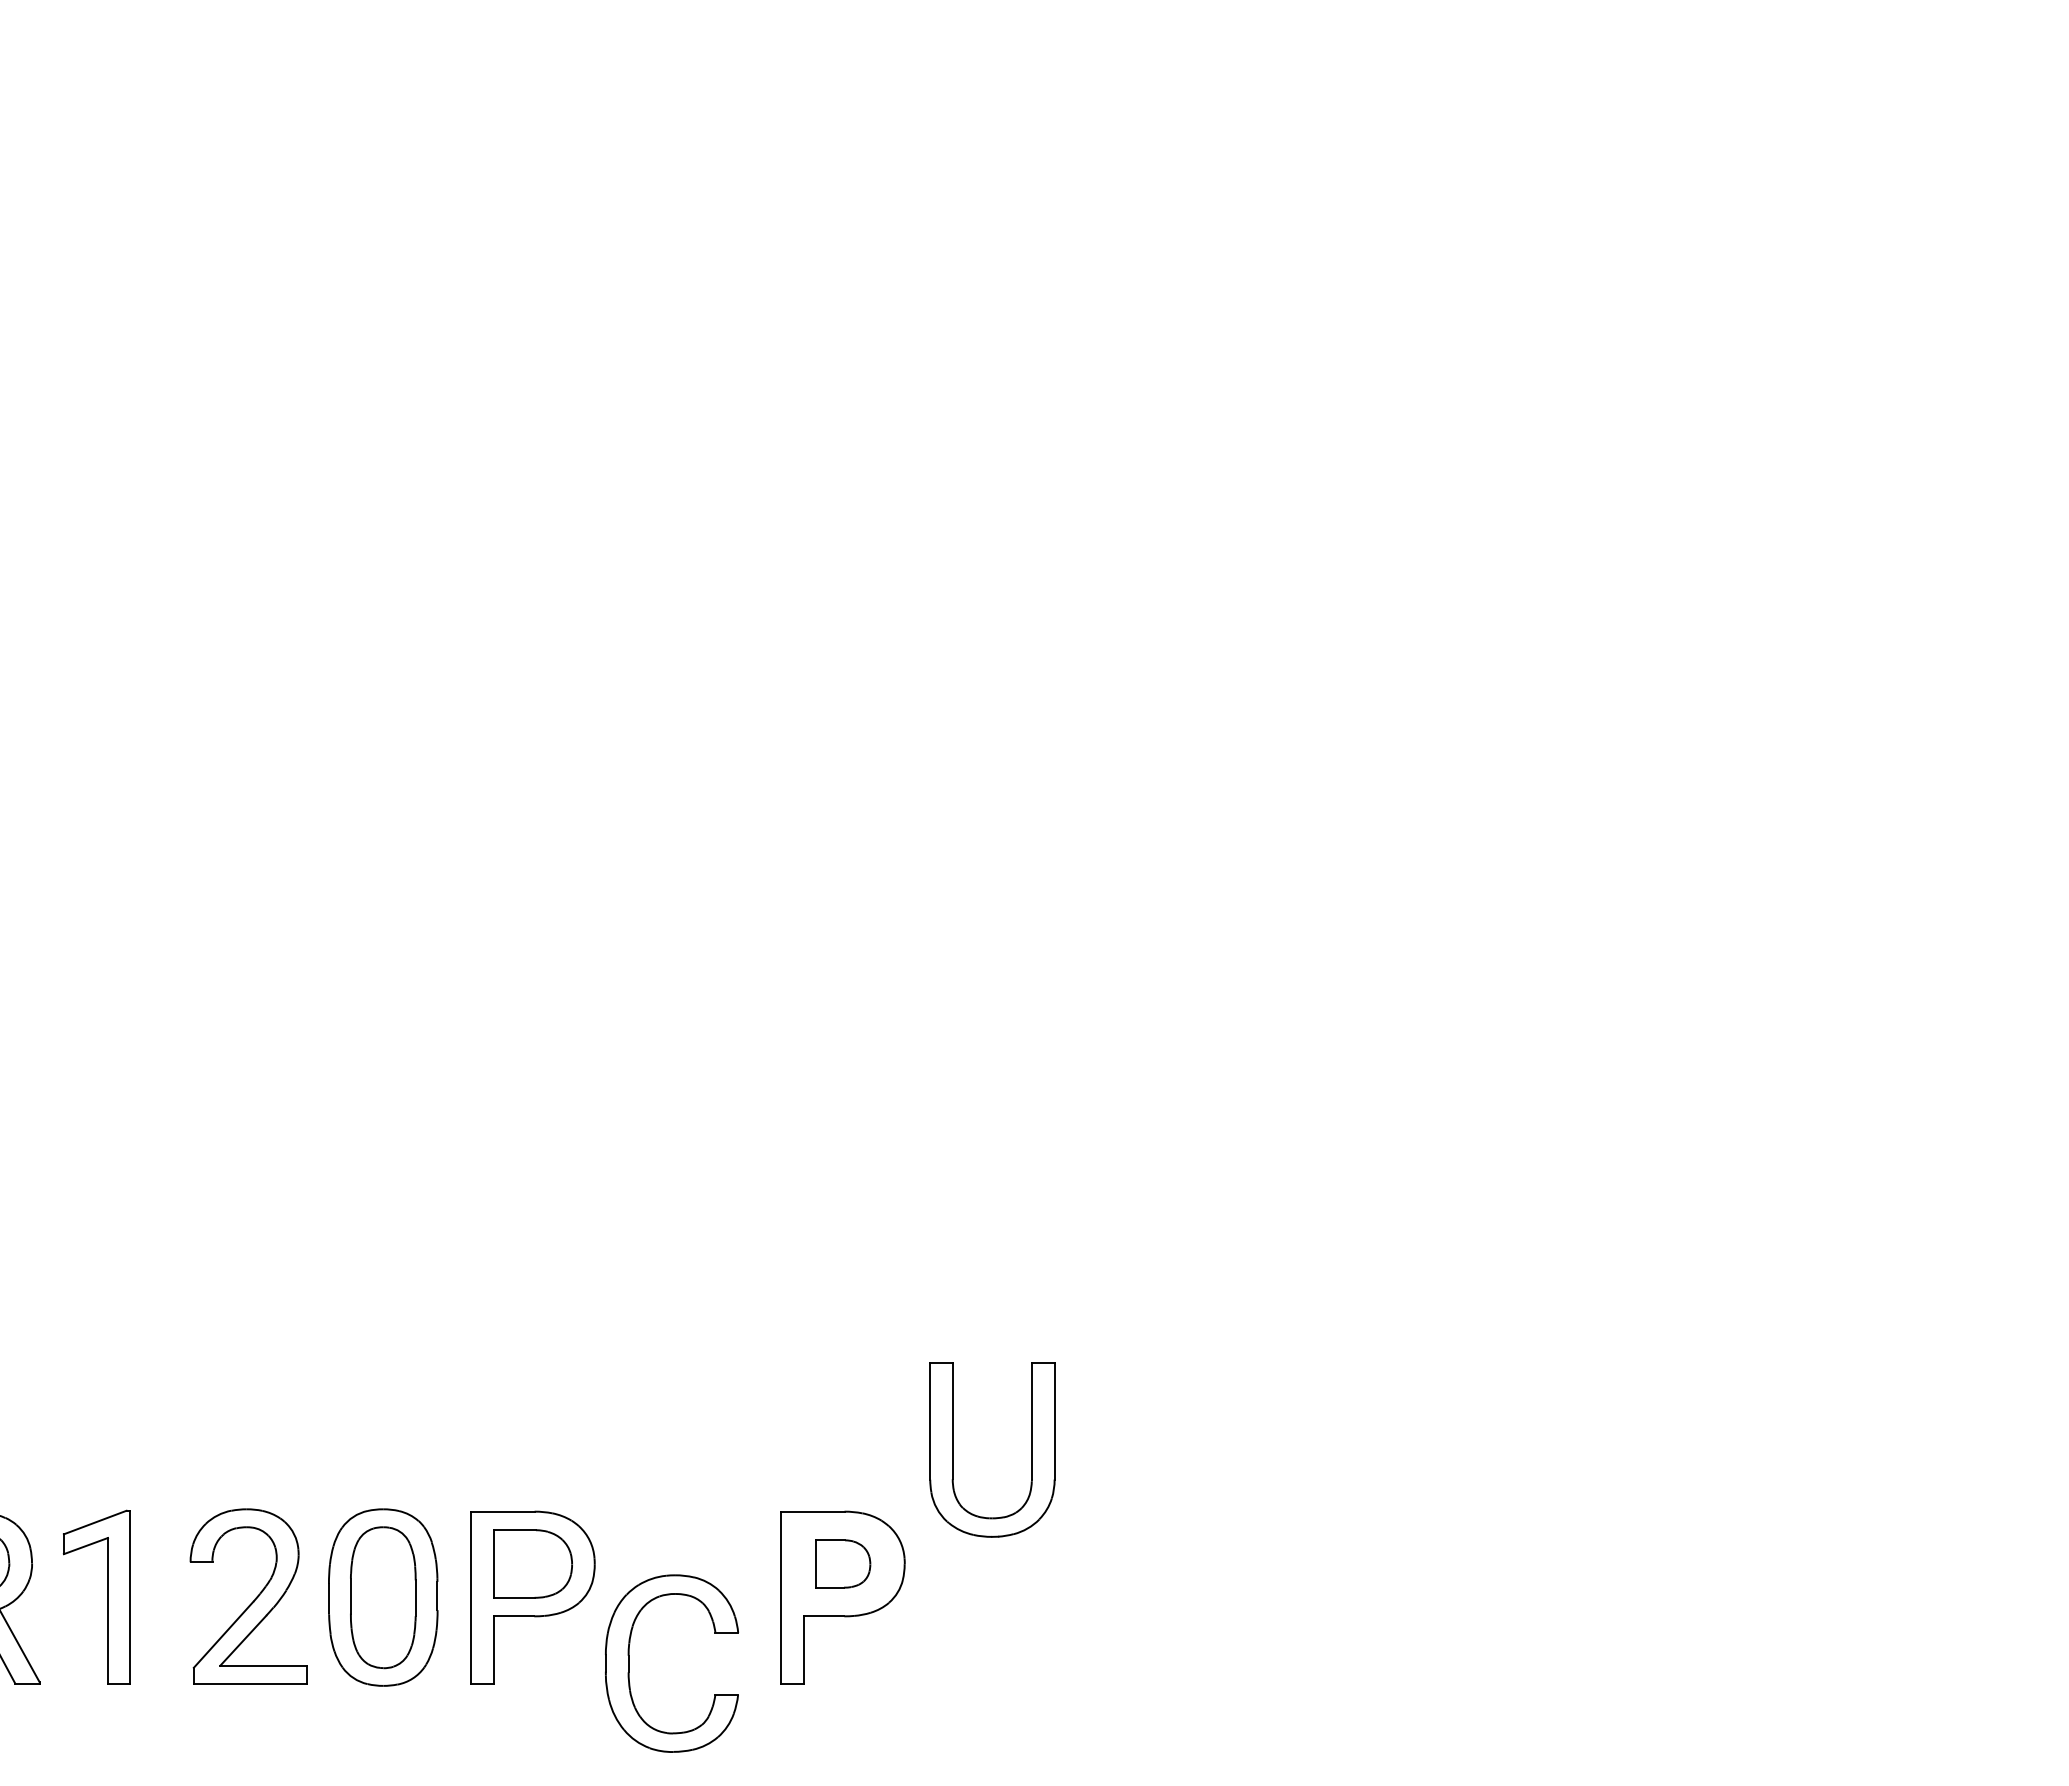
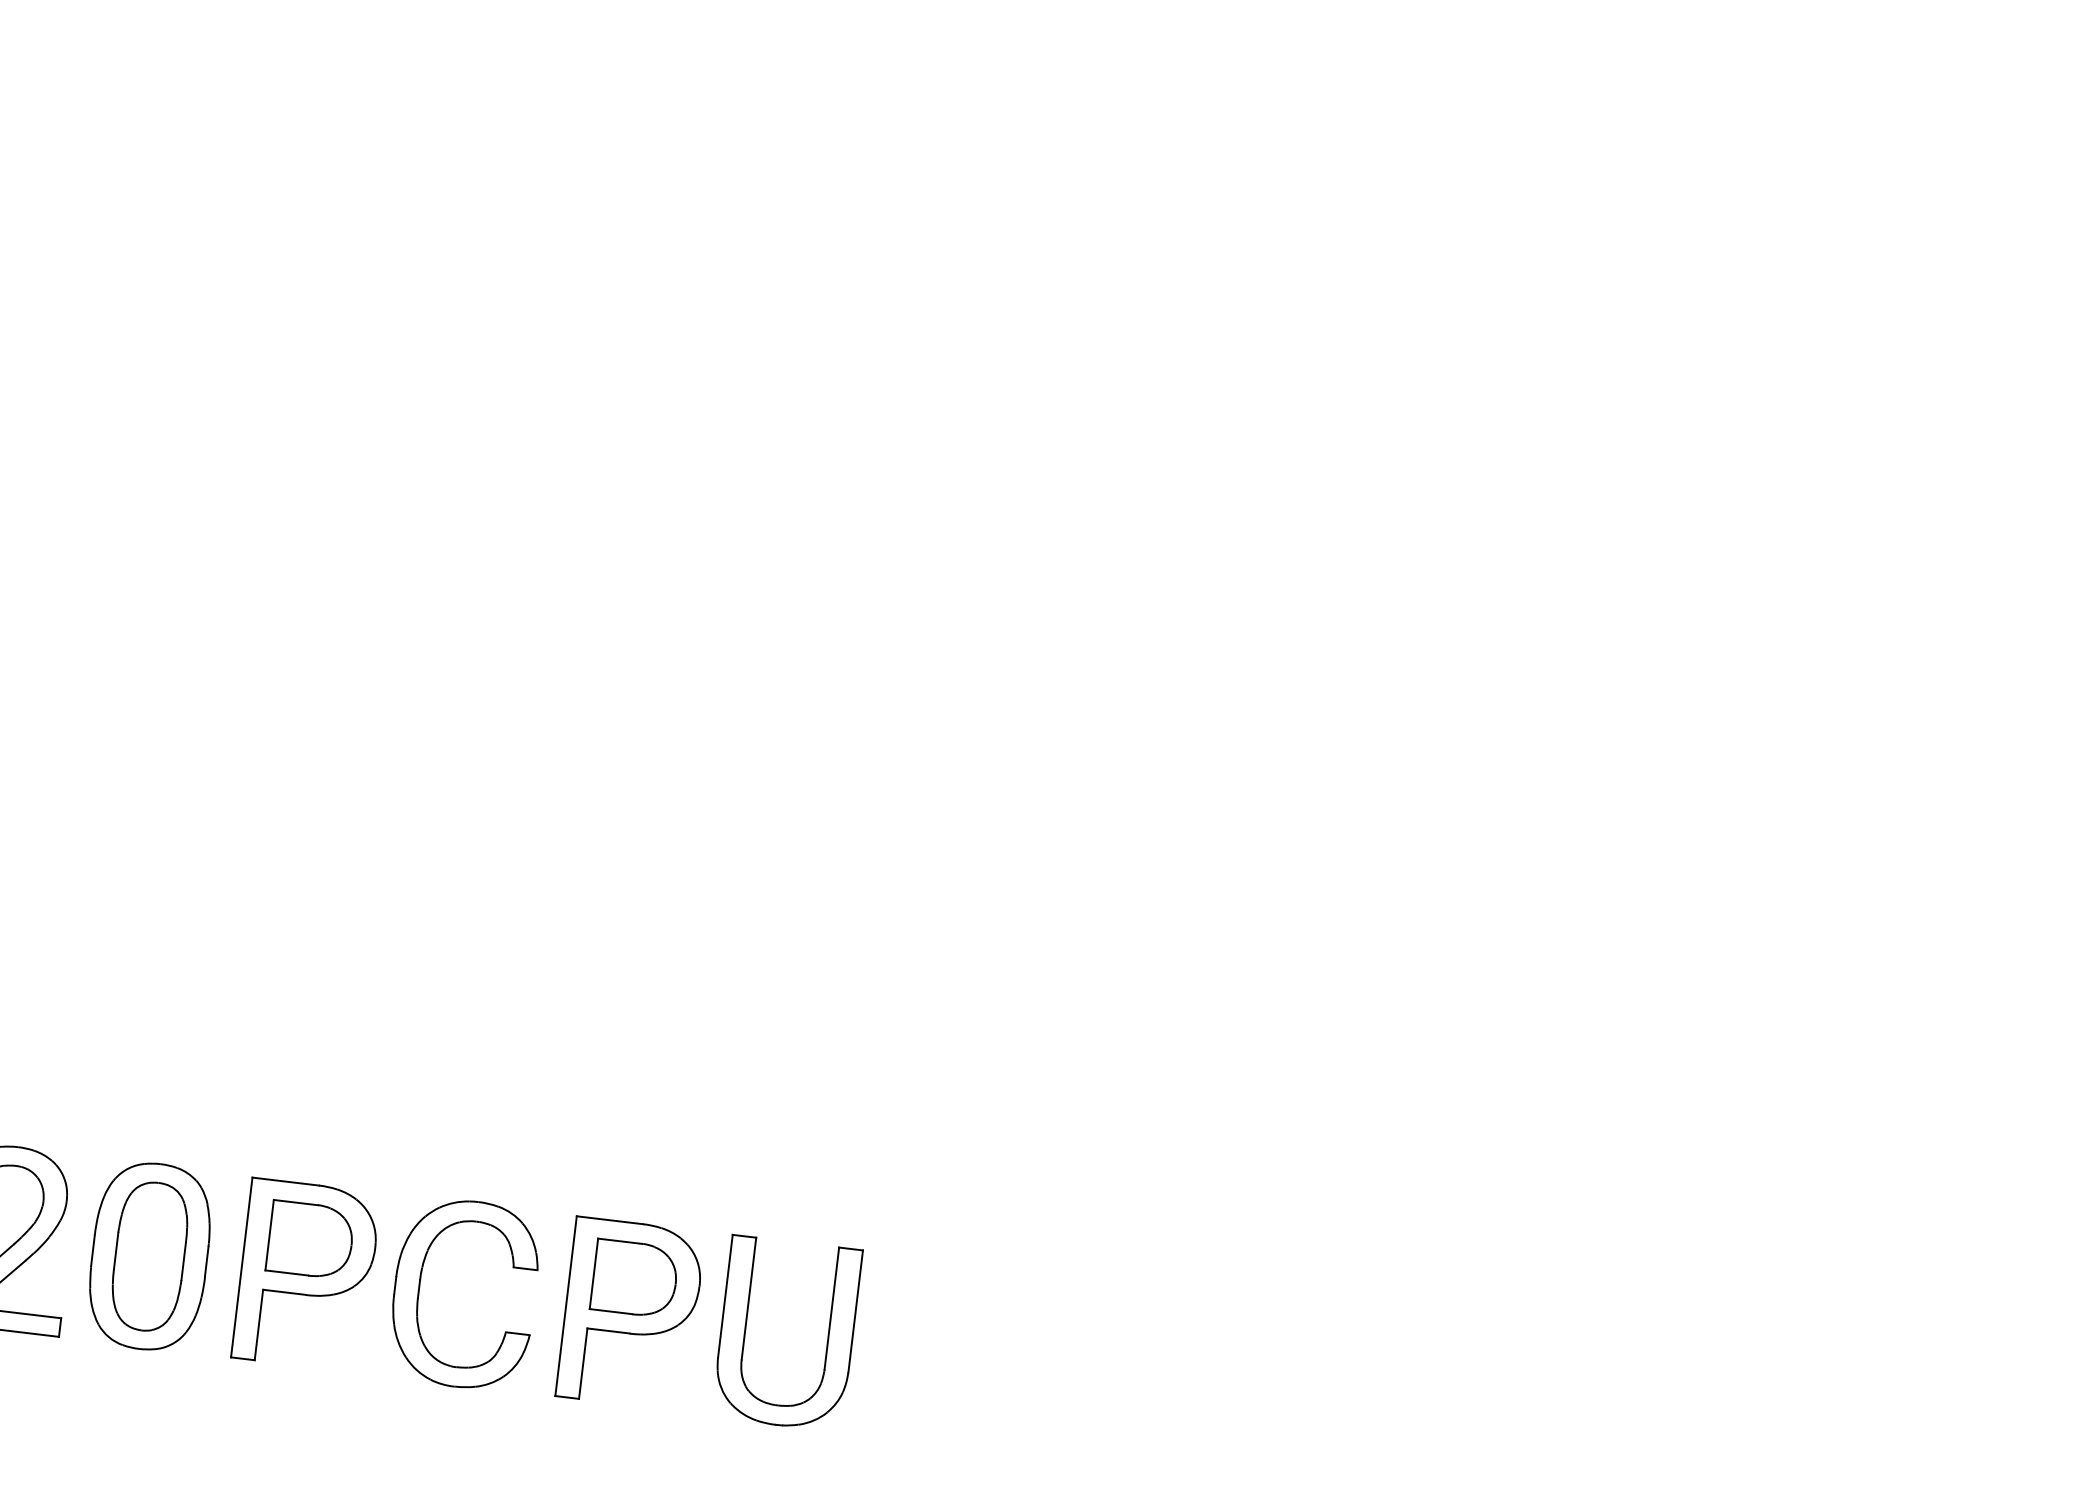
part: (953, 1449) -> (746, 1328), moved
part: (842, 1563) -> (634, 1278), size x1.43
part: (629, 1663) -> (419, 1288), moved

